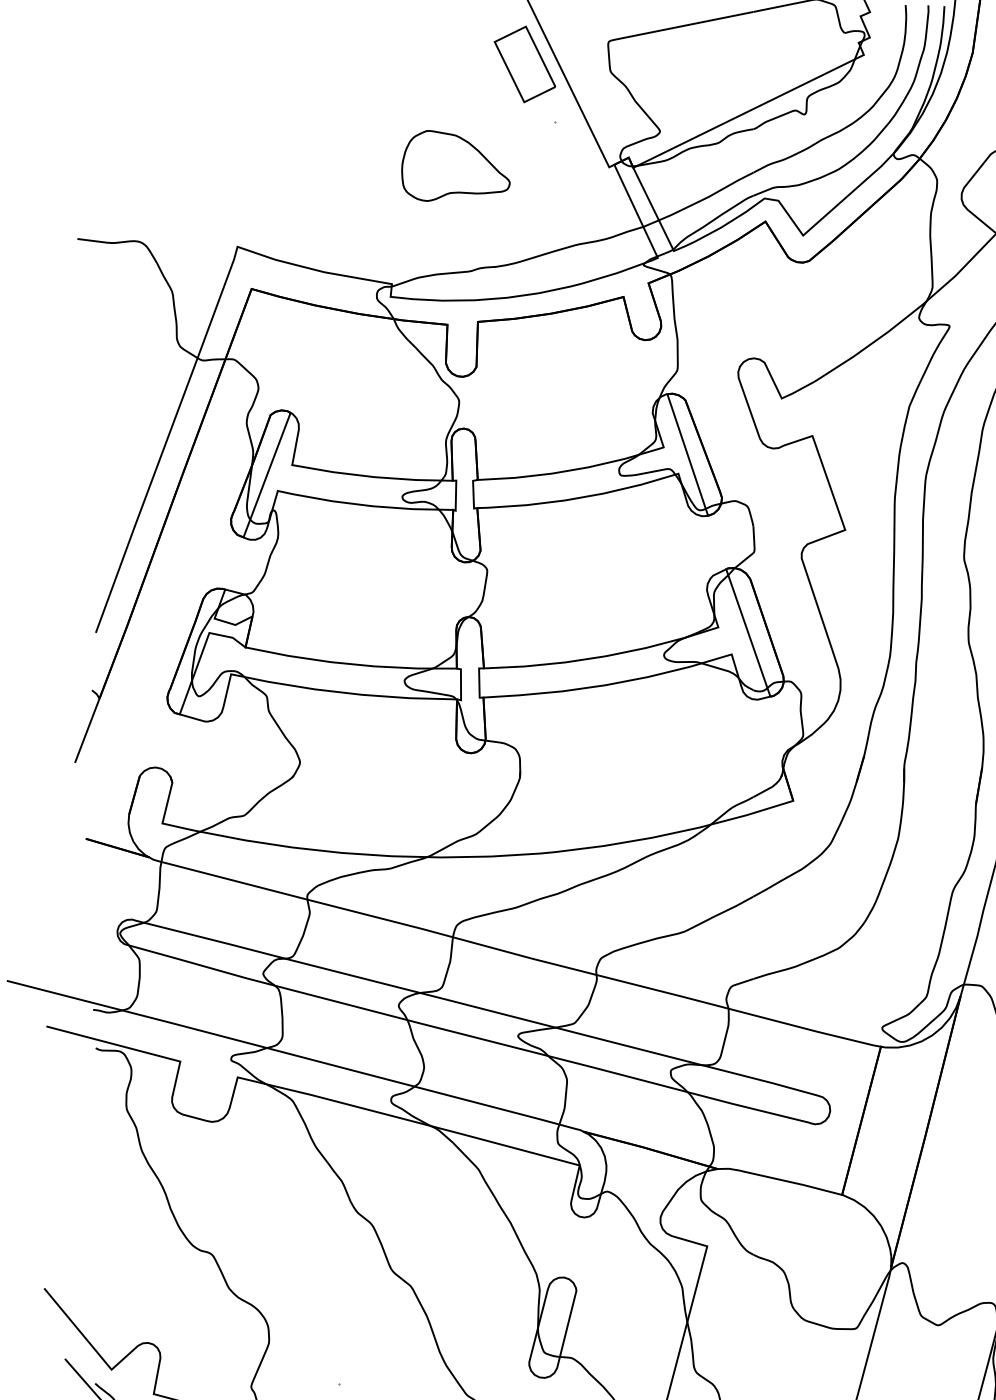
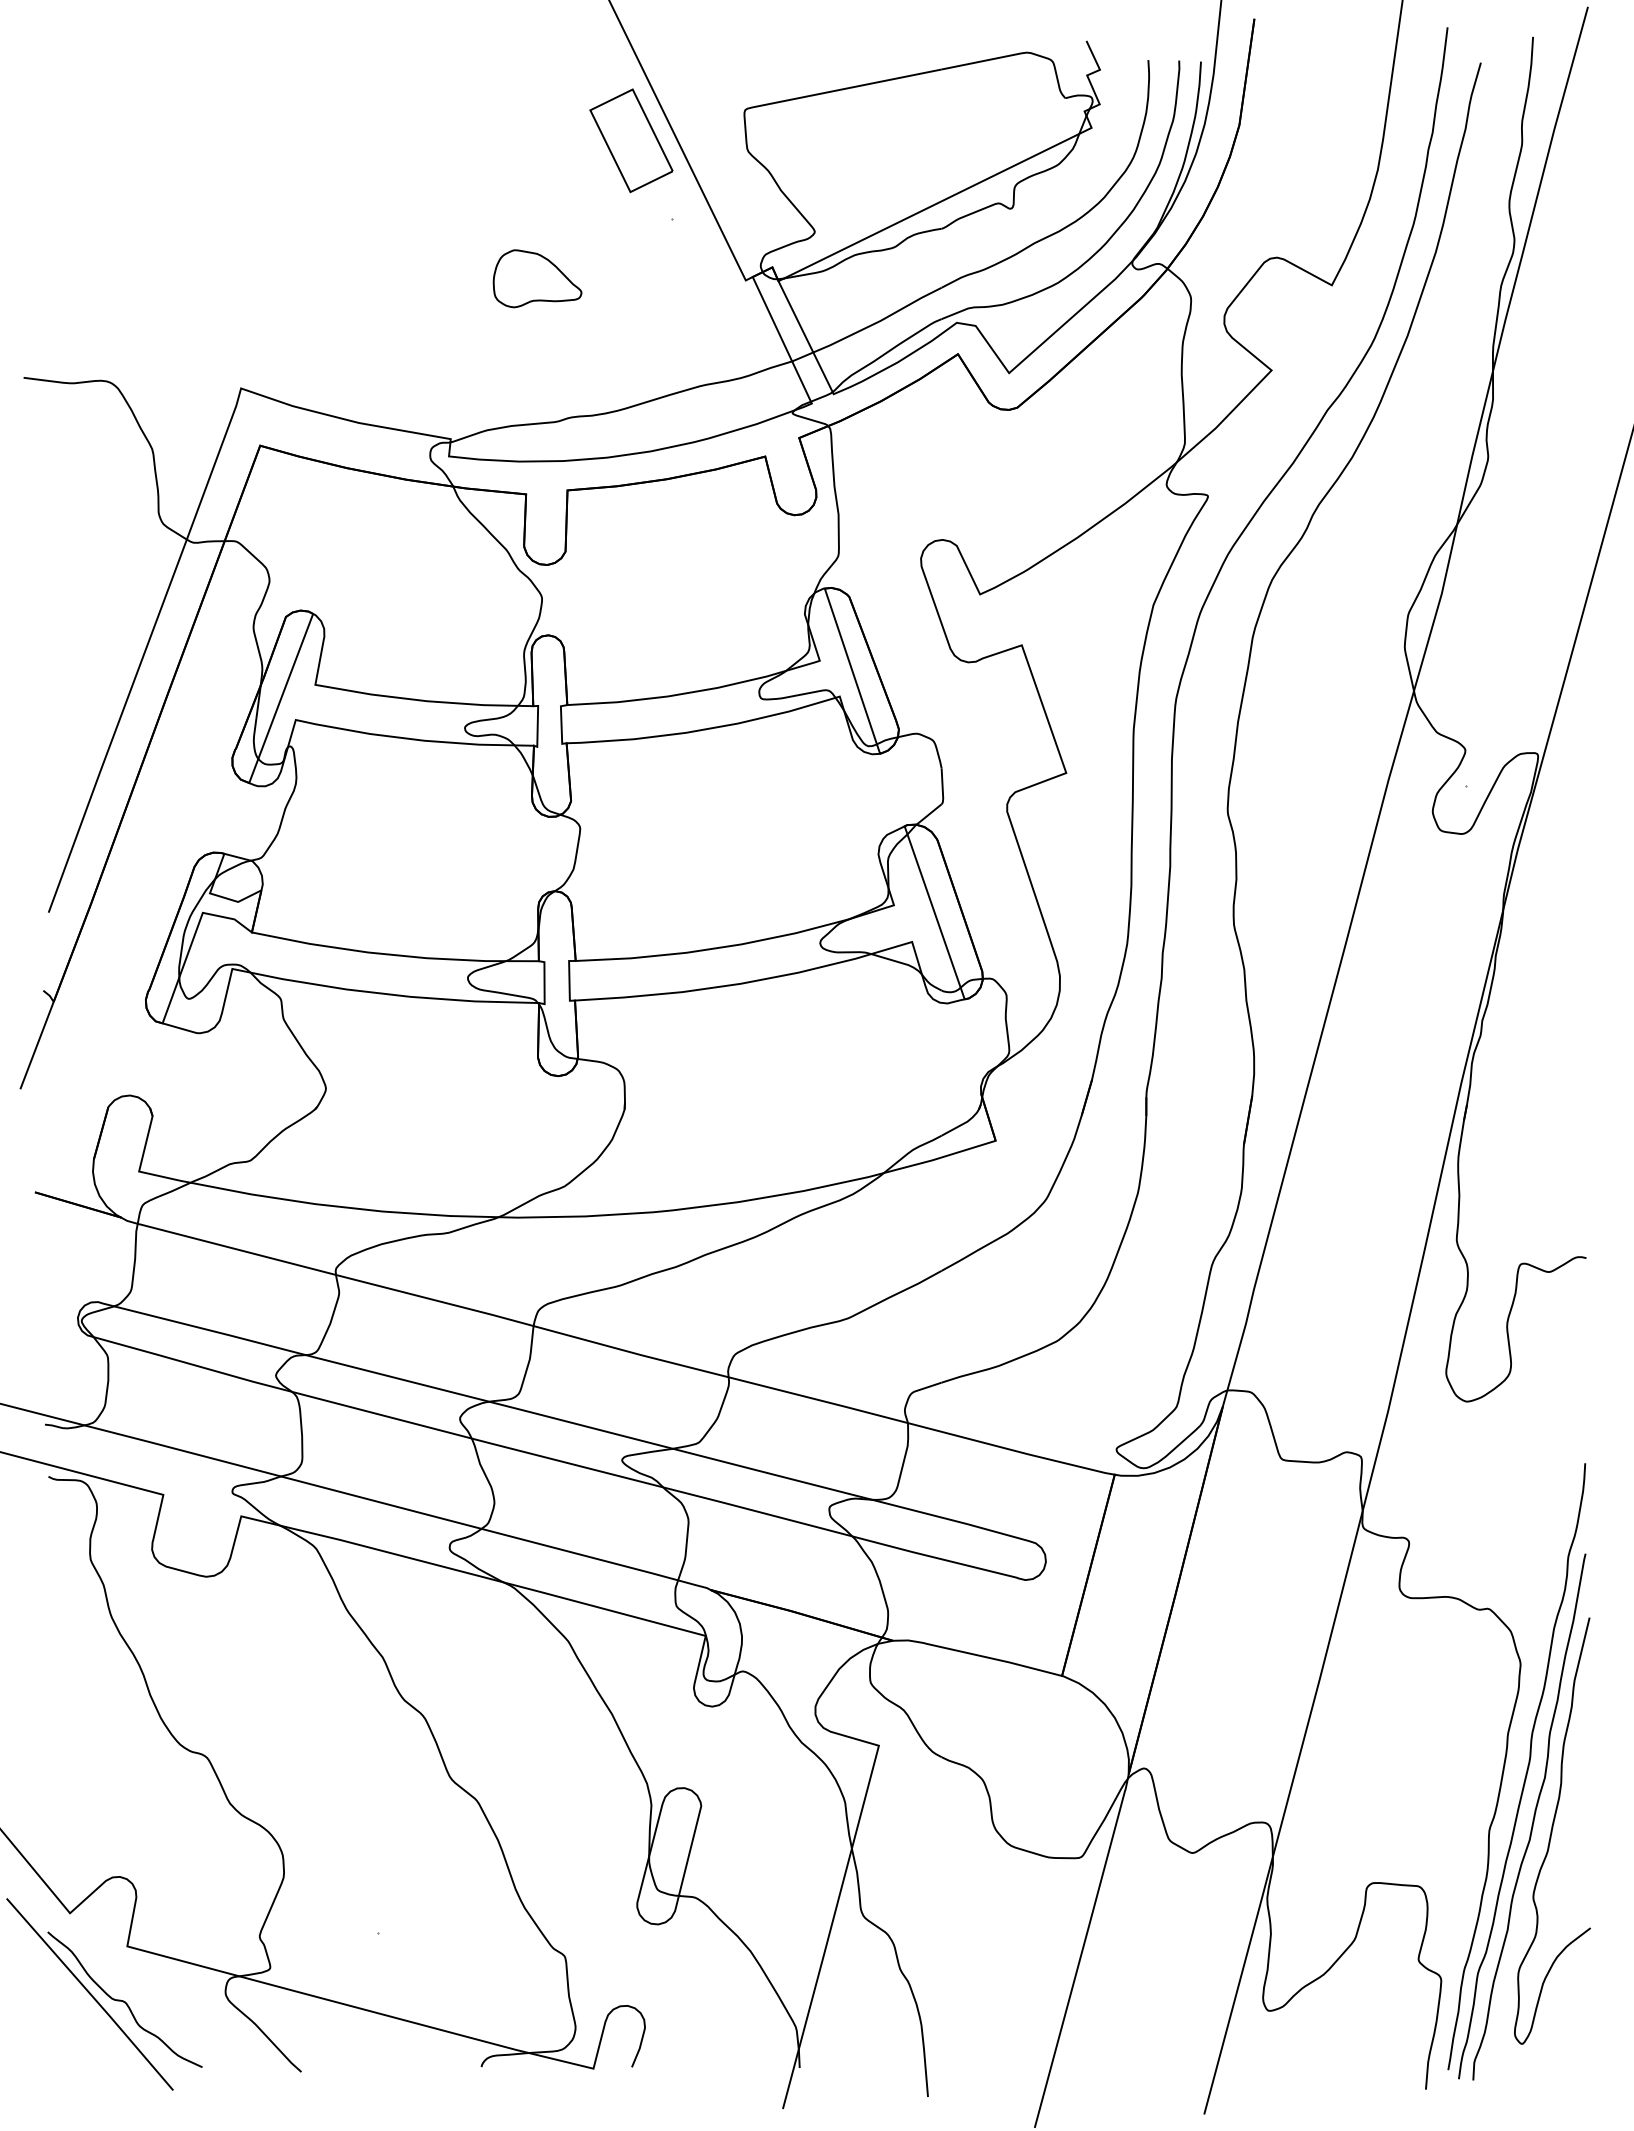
part: (455, 165) -> (537, 278), size x0.6

